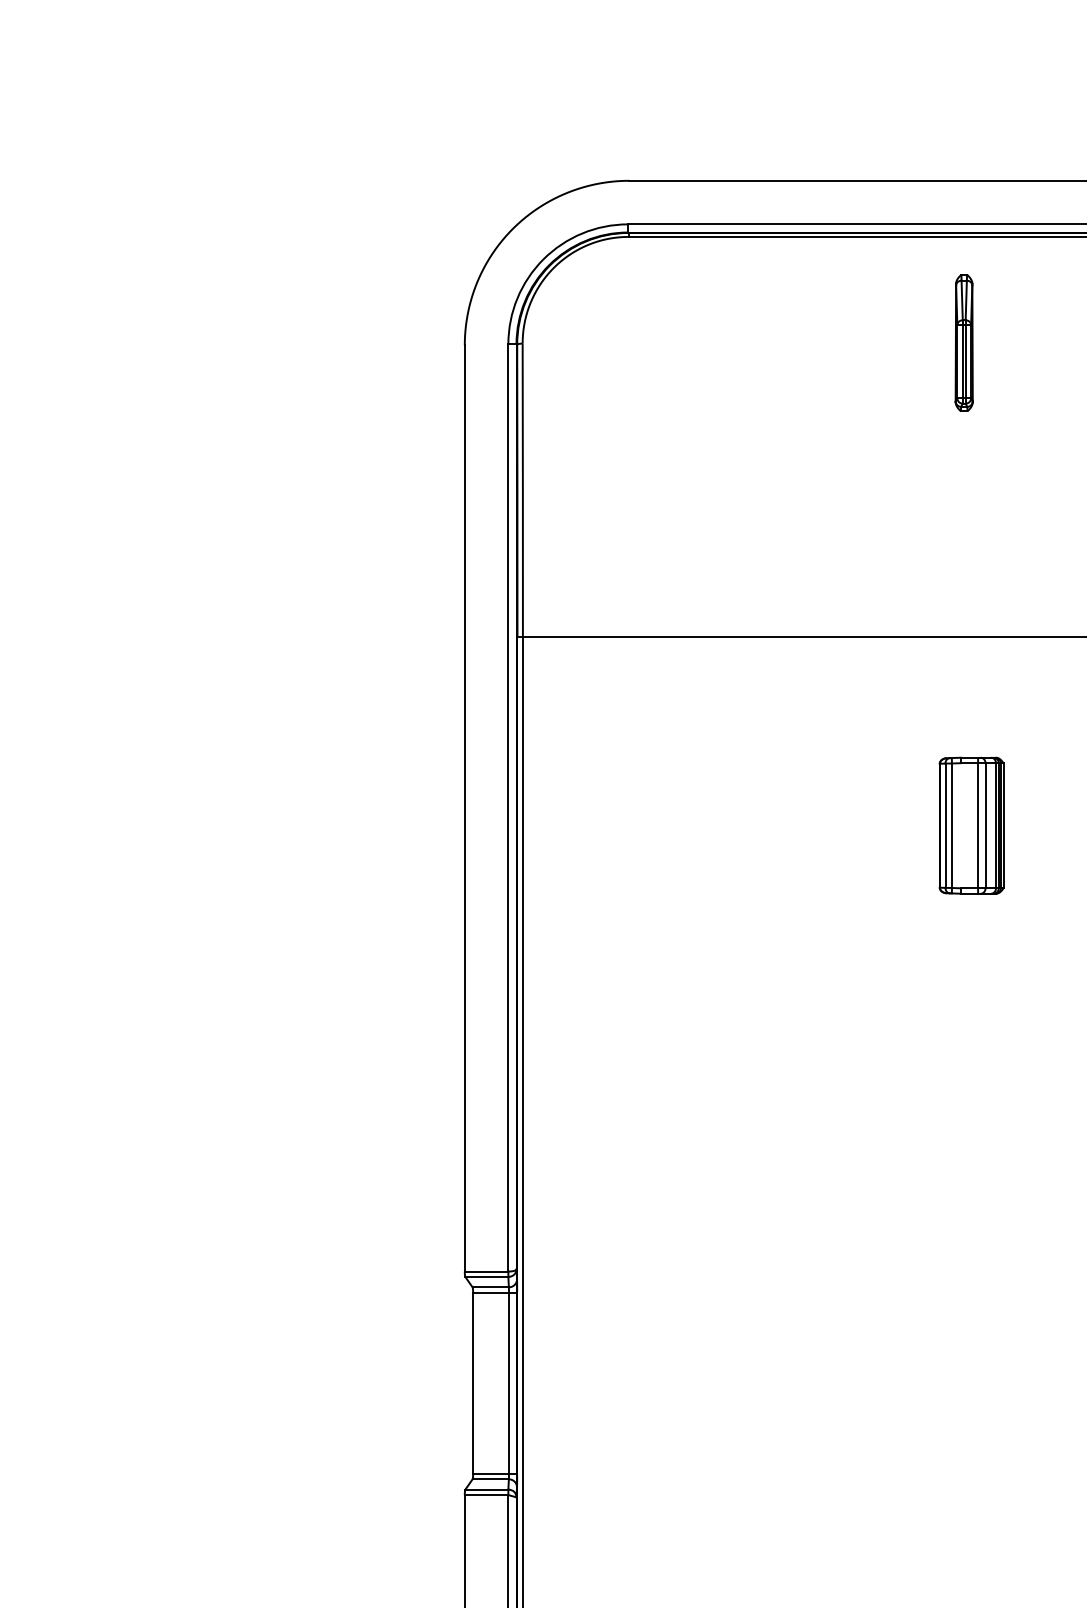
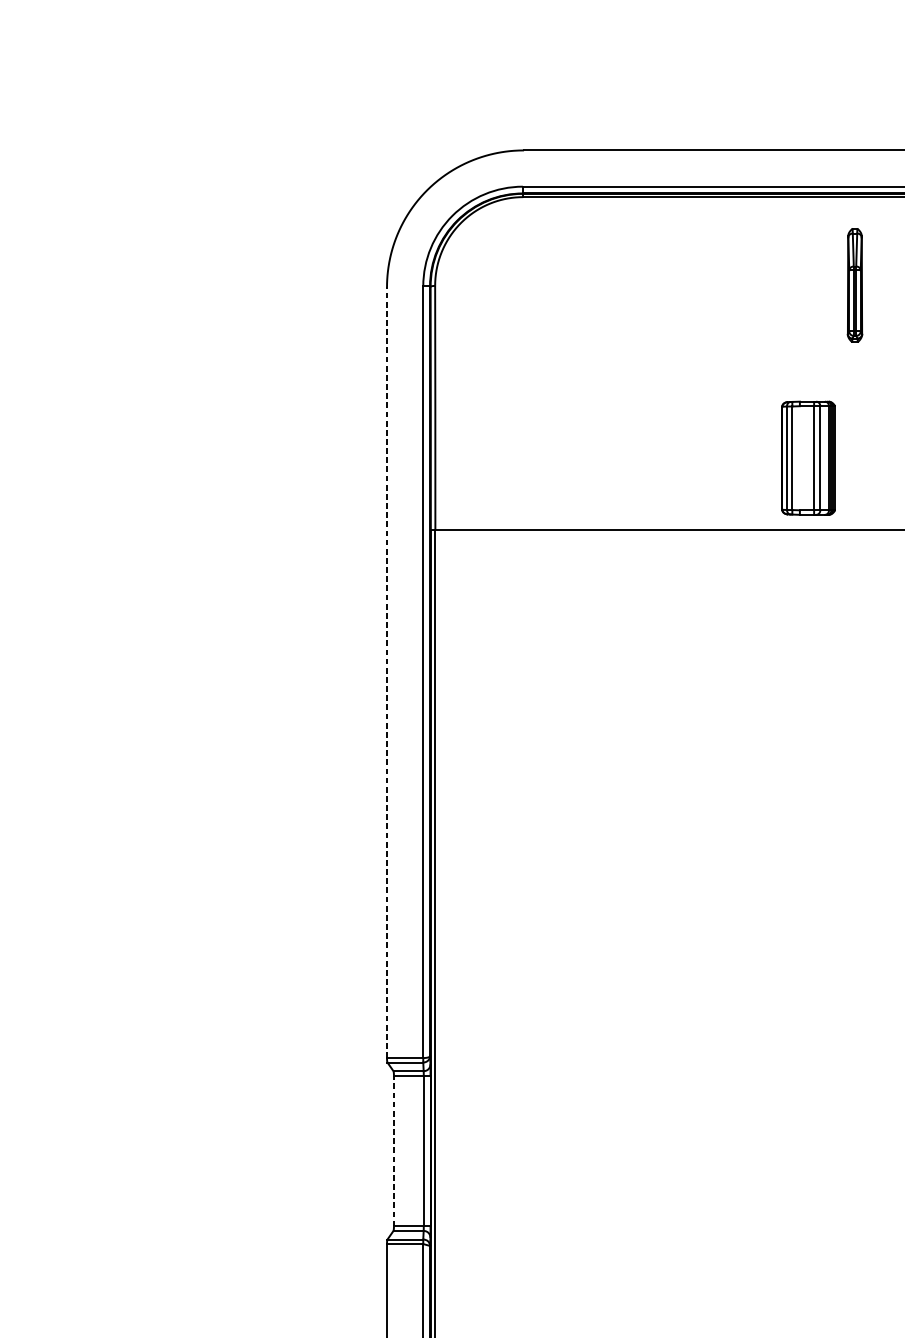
part: (963, 342) -> (854, 284), moved
line: (464, 808) -> (386, 672), solid -> dashed
part: (971, 825) -> (808, 458), moved
line: (473, 1383) -> (394, 1151), solid -> dashed

